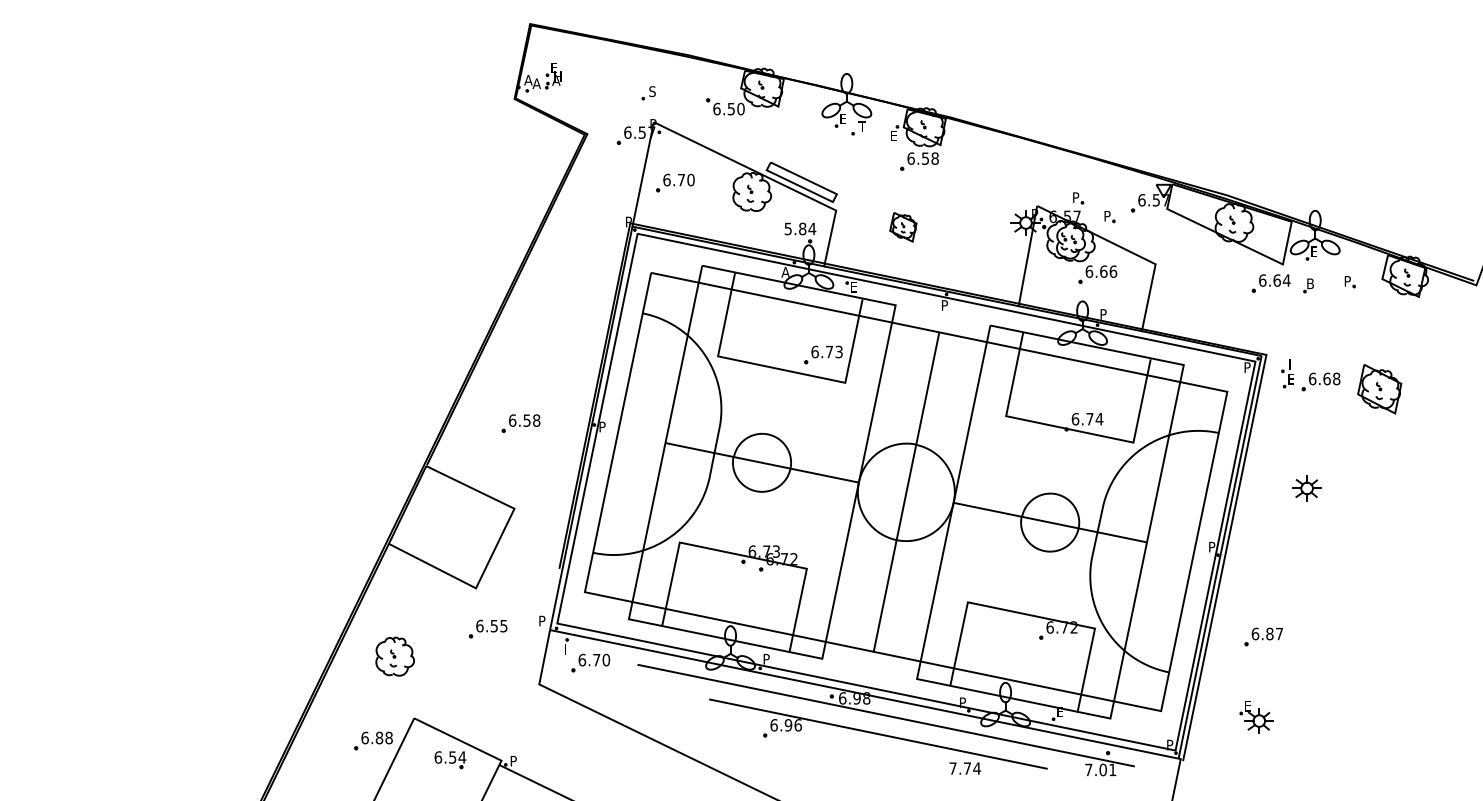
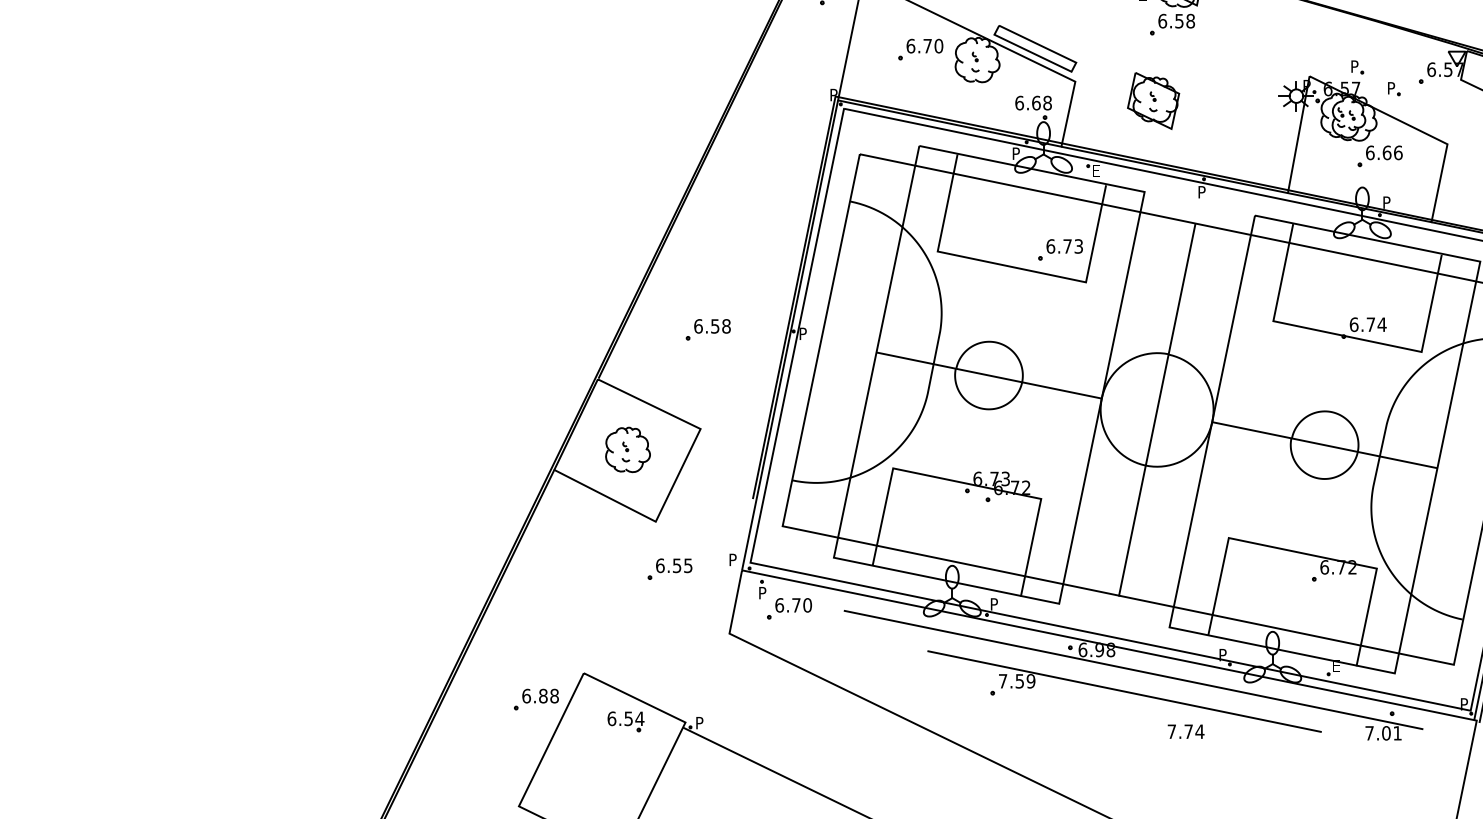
part: (675, 182) -> (920, 48), moved
part: (903, 227) -> (1153, 101), size x1.67
text: (800, 228) -> (1033, 102), 5.84 -> 6.68
text: (785, 272) -> (1016, 153), A -> P
text: (567, 649) -> (762, 592), I -> P
part: (394, 656) -> (627, 449), moved
text: (785, 725) -> (1016, 681), 6.96 -> 7.59
text: (964, 768) -> (1185, 731), moved

